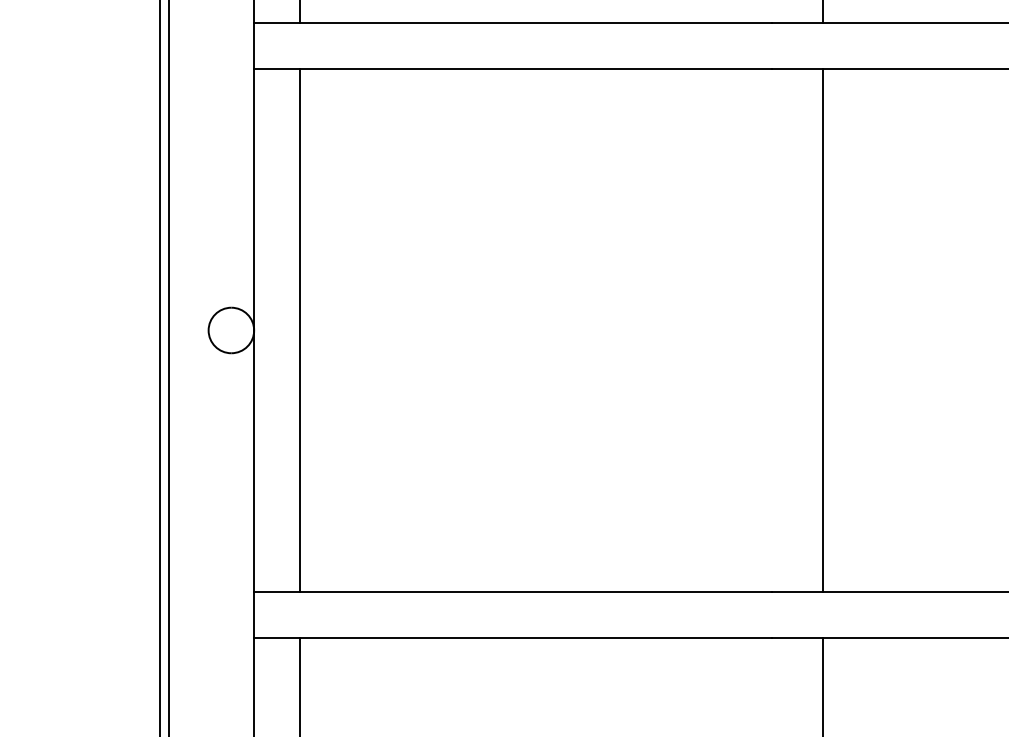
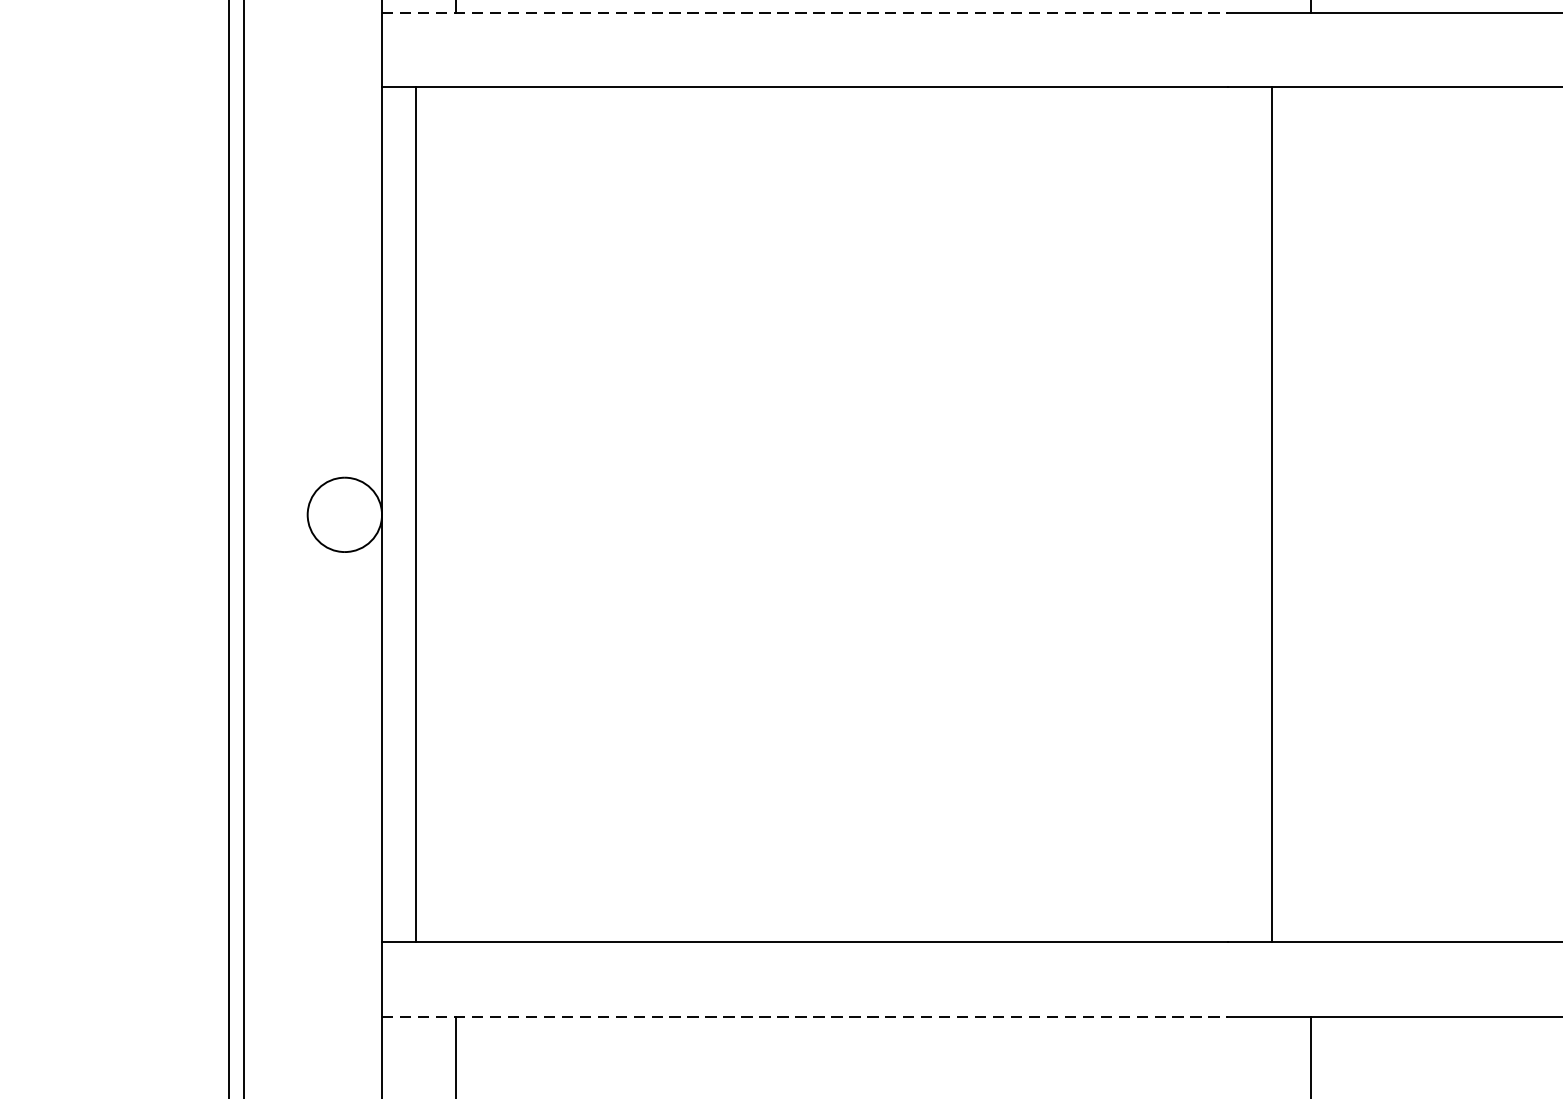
line: (513, 23) -> (805, 13), solid -> dashed
line: (299, 330) -> (415, 514), moved
line: (823, 330) -> (1272, 514), moved
line: (513, 637) -> (805, 1016), solid -> dashed

